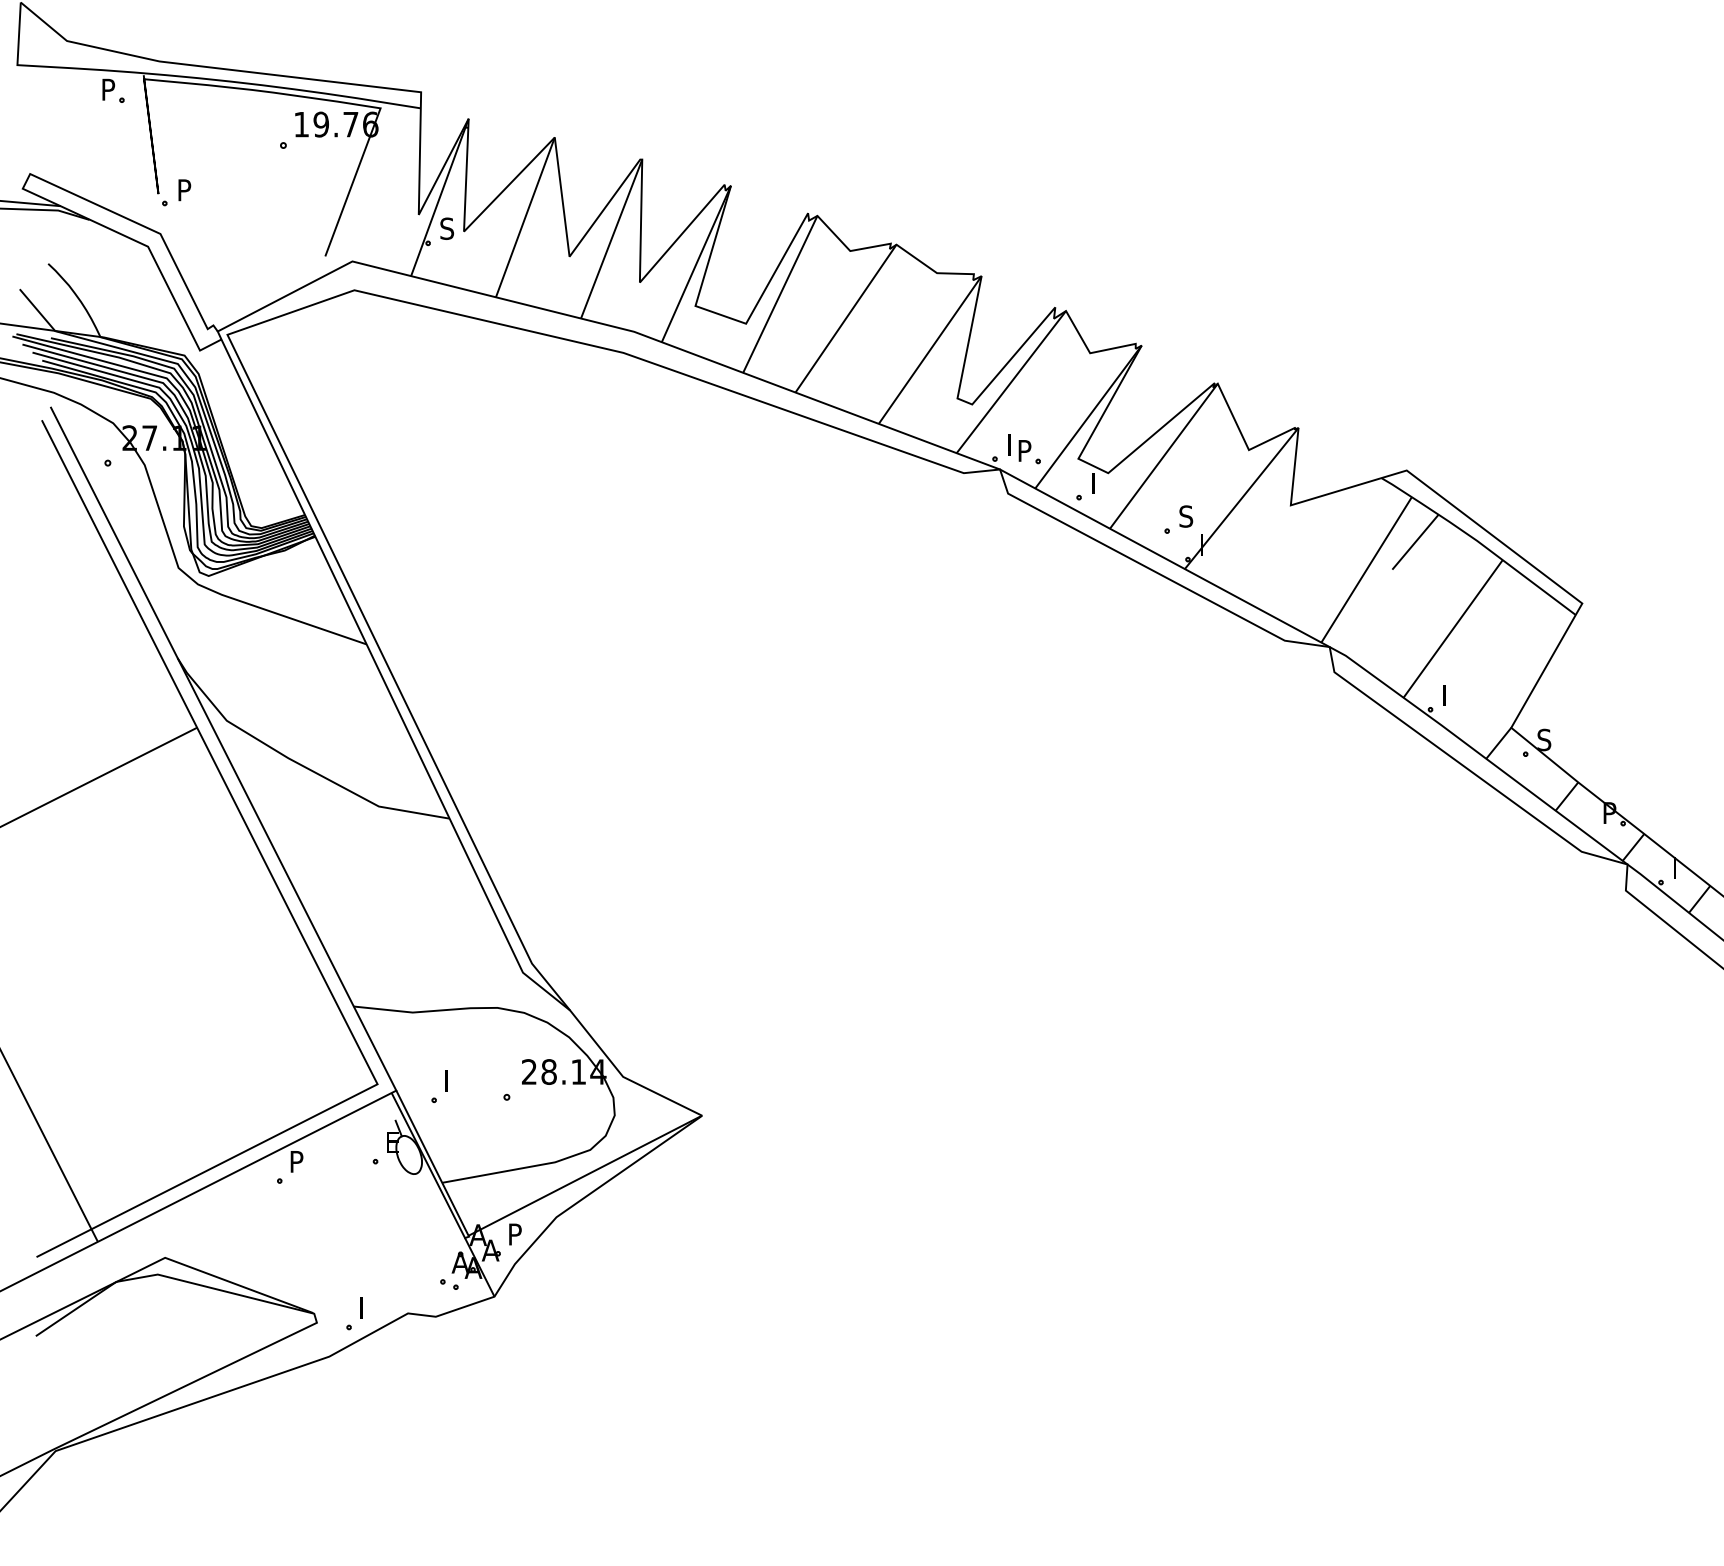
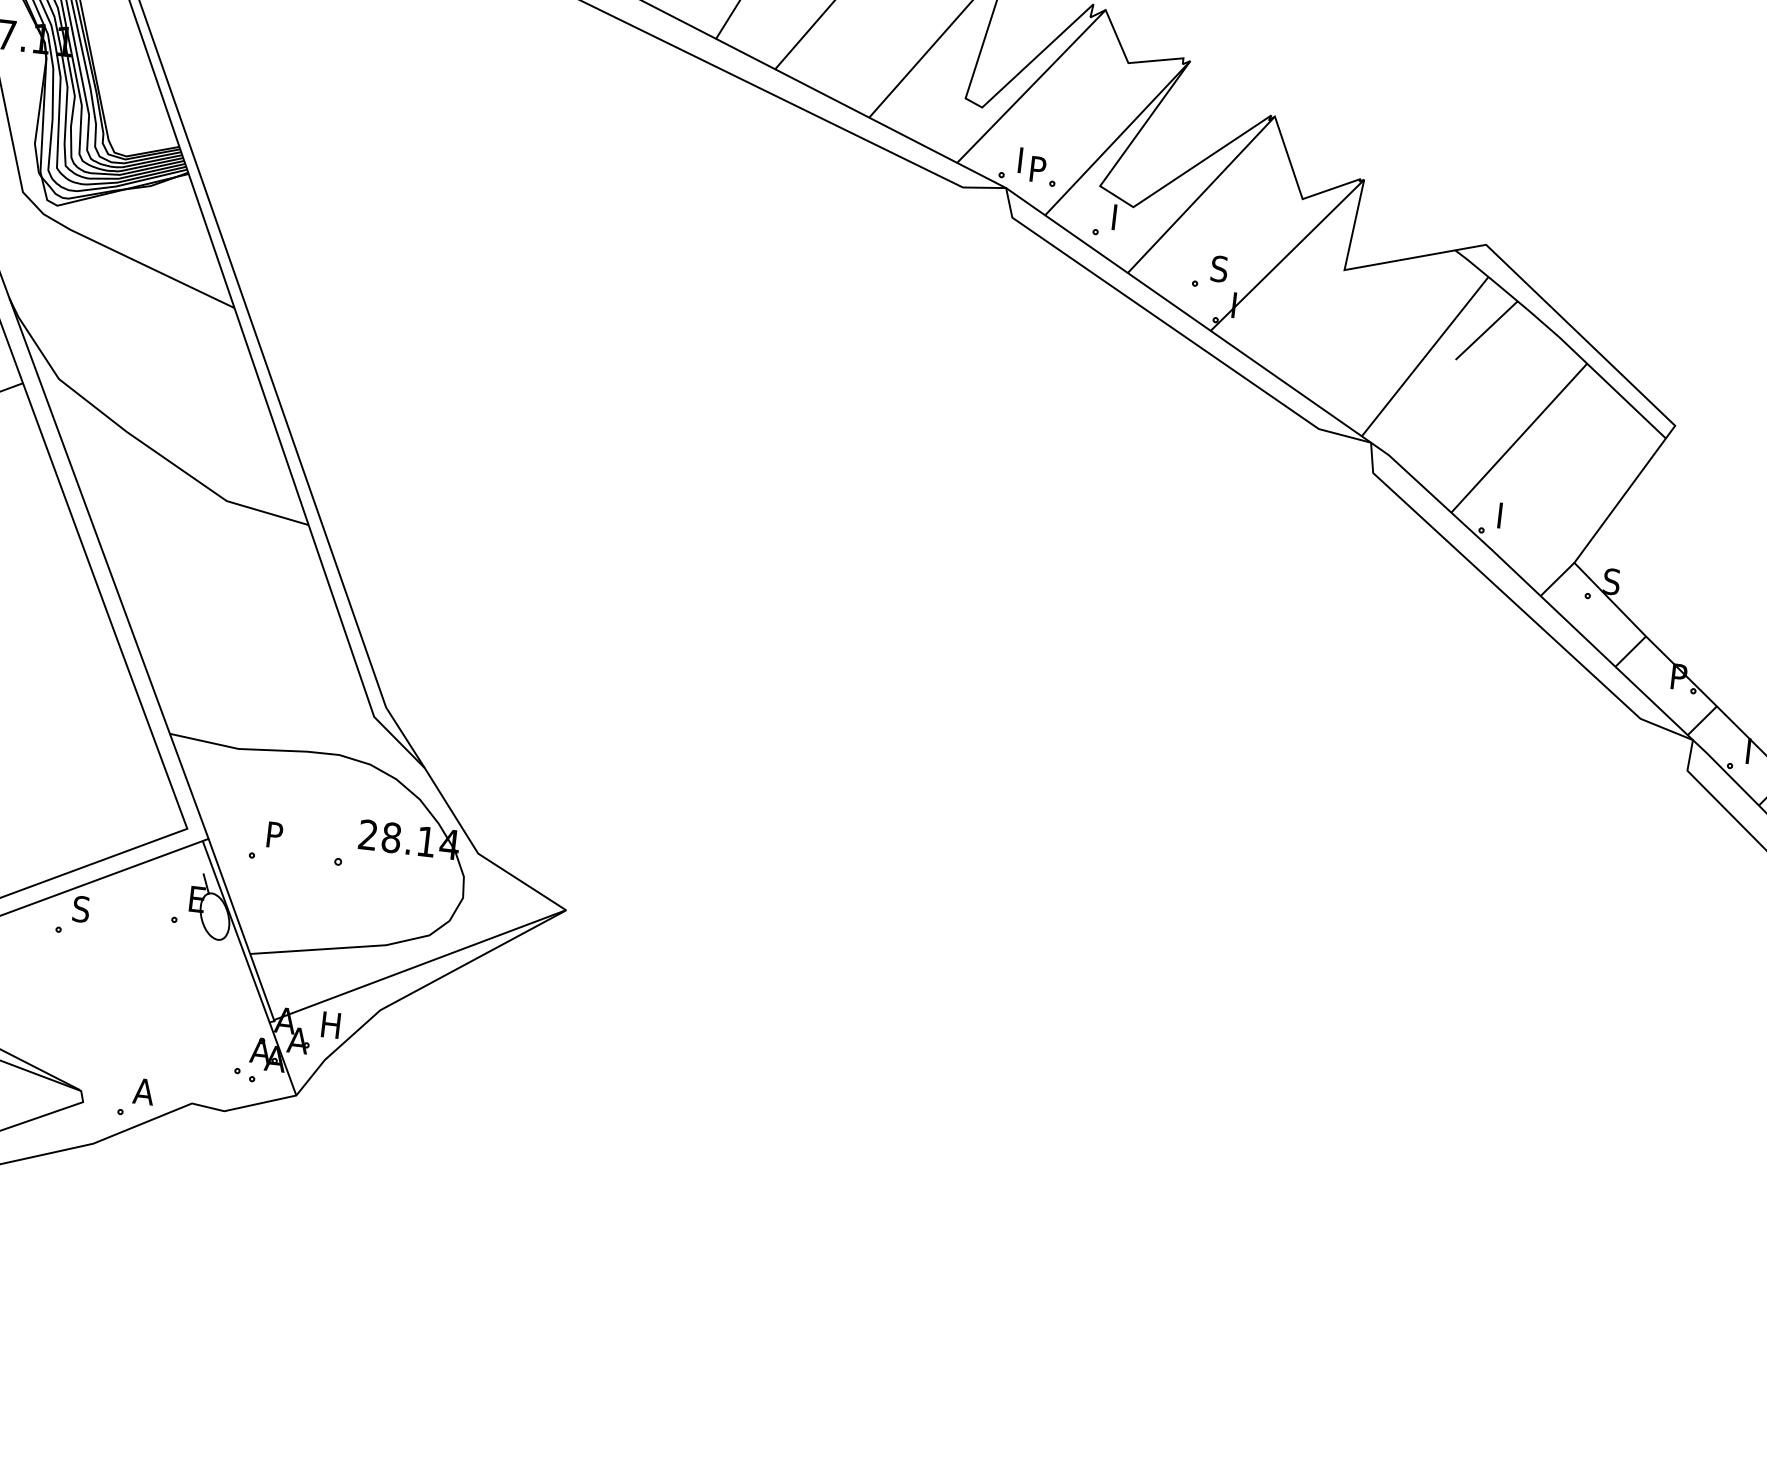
text: (451, 1080) -> (275, 834), I -> P
text: (296, 1161) -> (81, 908), P -> S
text: (516, 1234) -> (330, 1025), P -> H
text: (366, 1308) -> (143, 1092), I -> A

